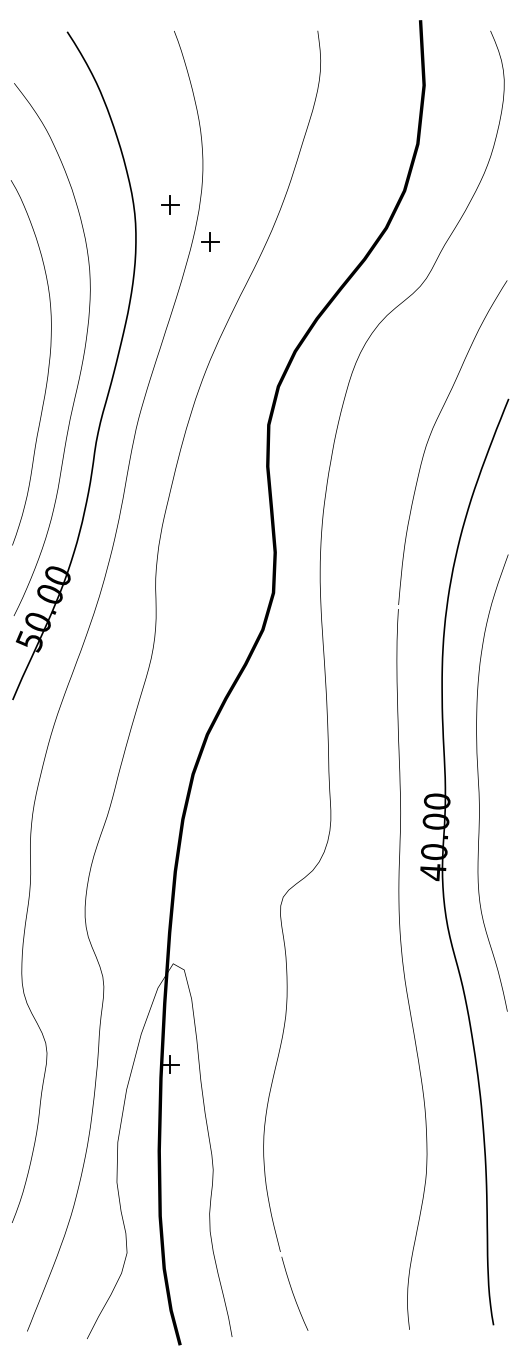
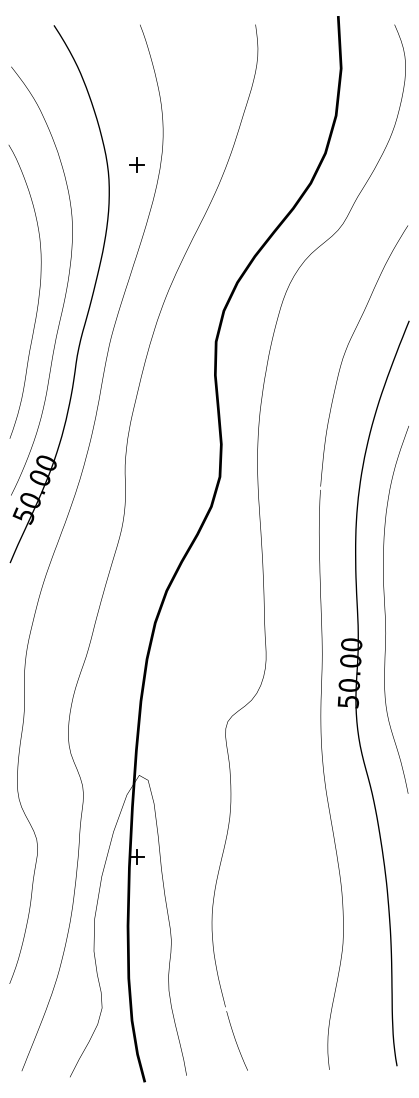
part: (210, 241) -> (169, 194), removed
curve: (479, 787) -> (385, 613), moved
text: (433, 872) -> (348, 701), 40.00 -> 50.00

